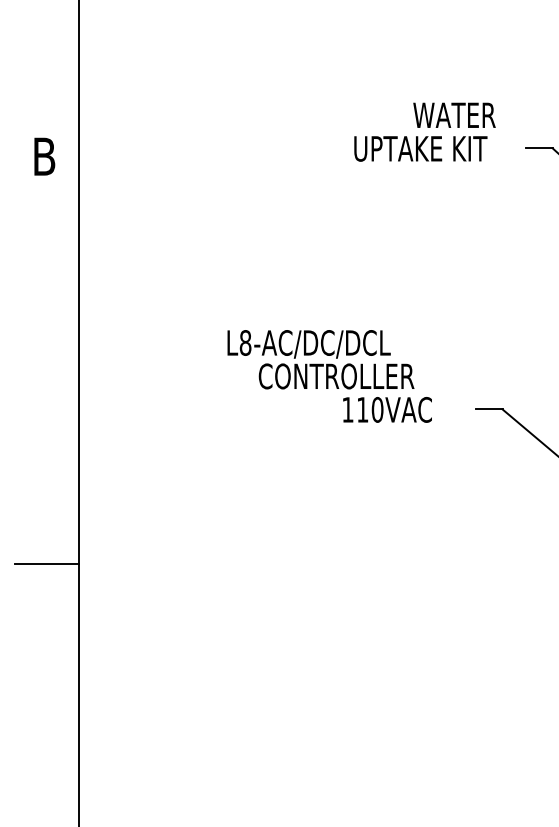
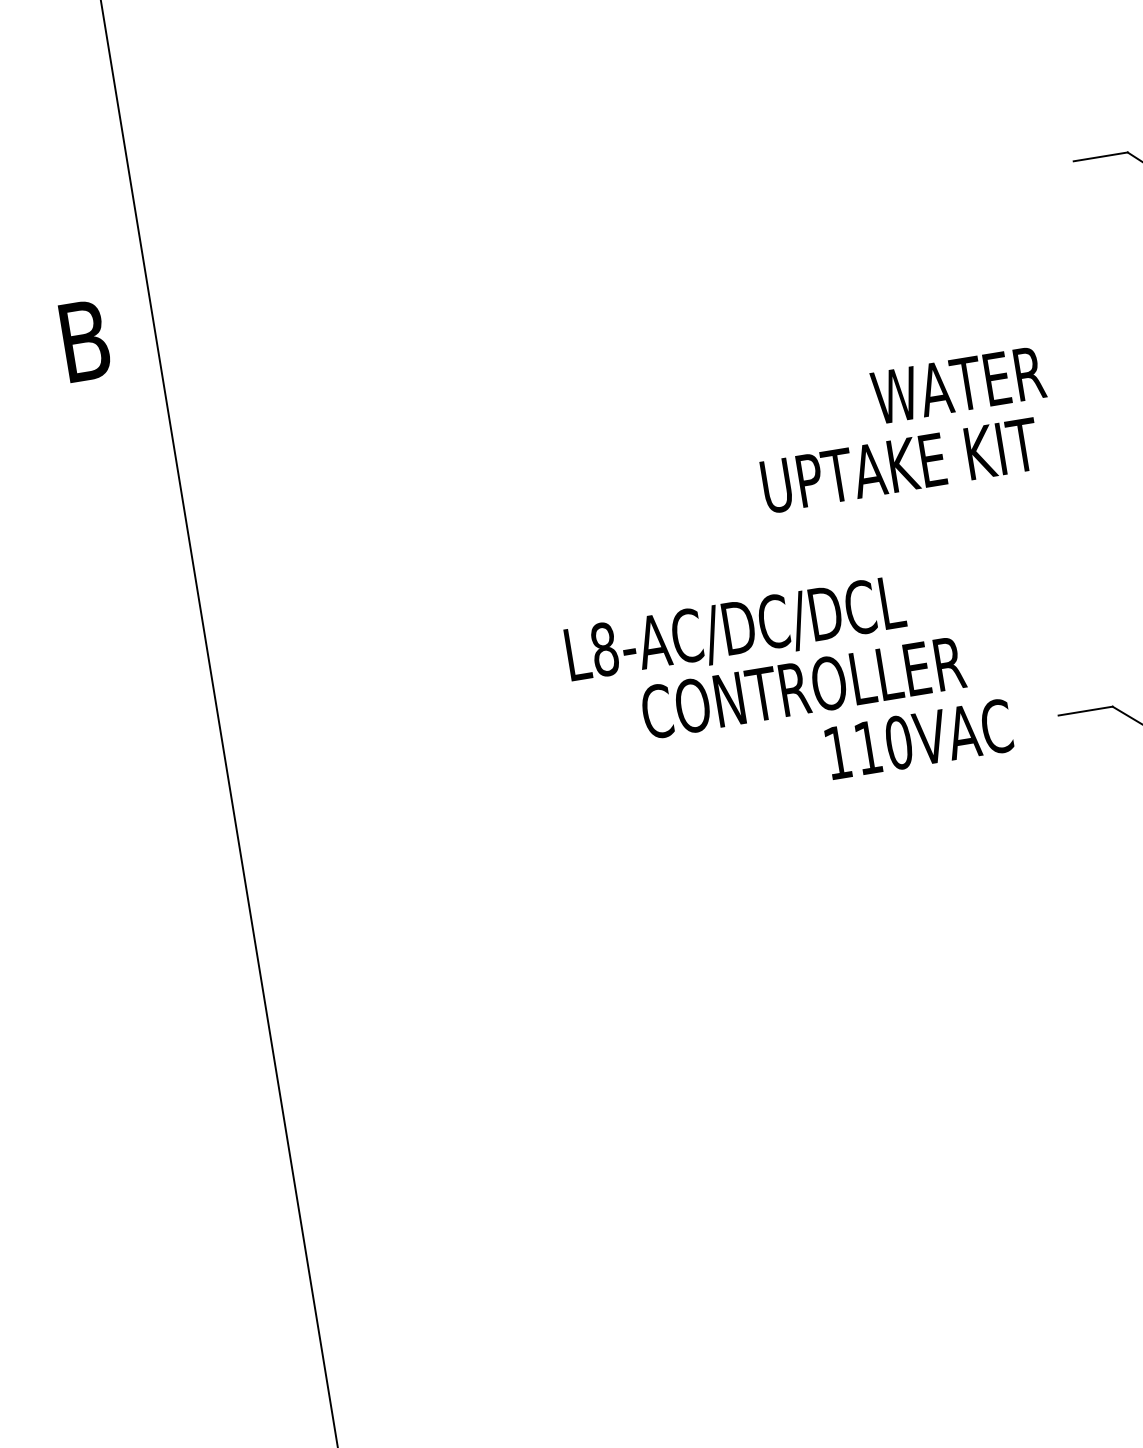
text: (424, 131) -> (902, 428), moved
text: (329, 376) -> (788, 690), moved
line: (46, 564) -> (226, 1179), removed

